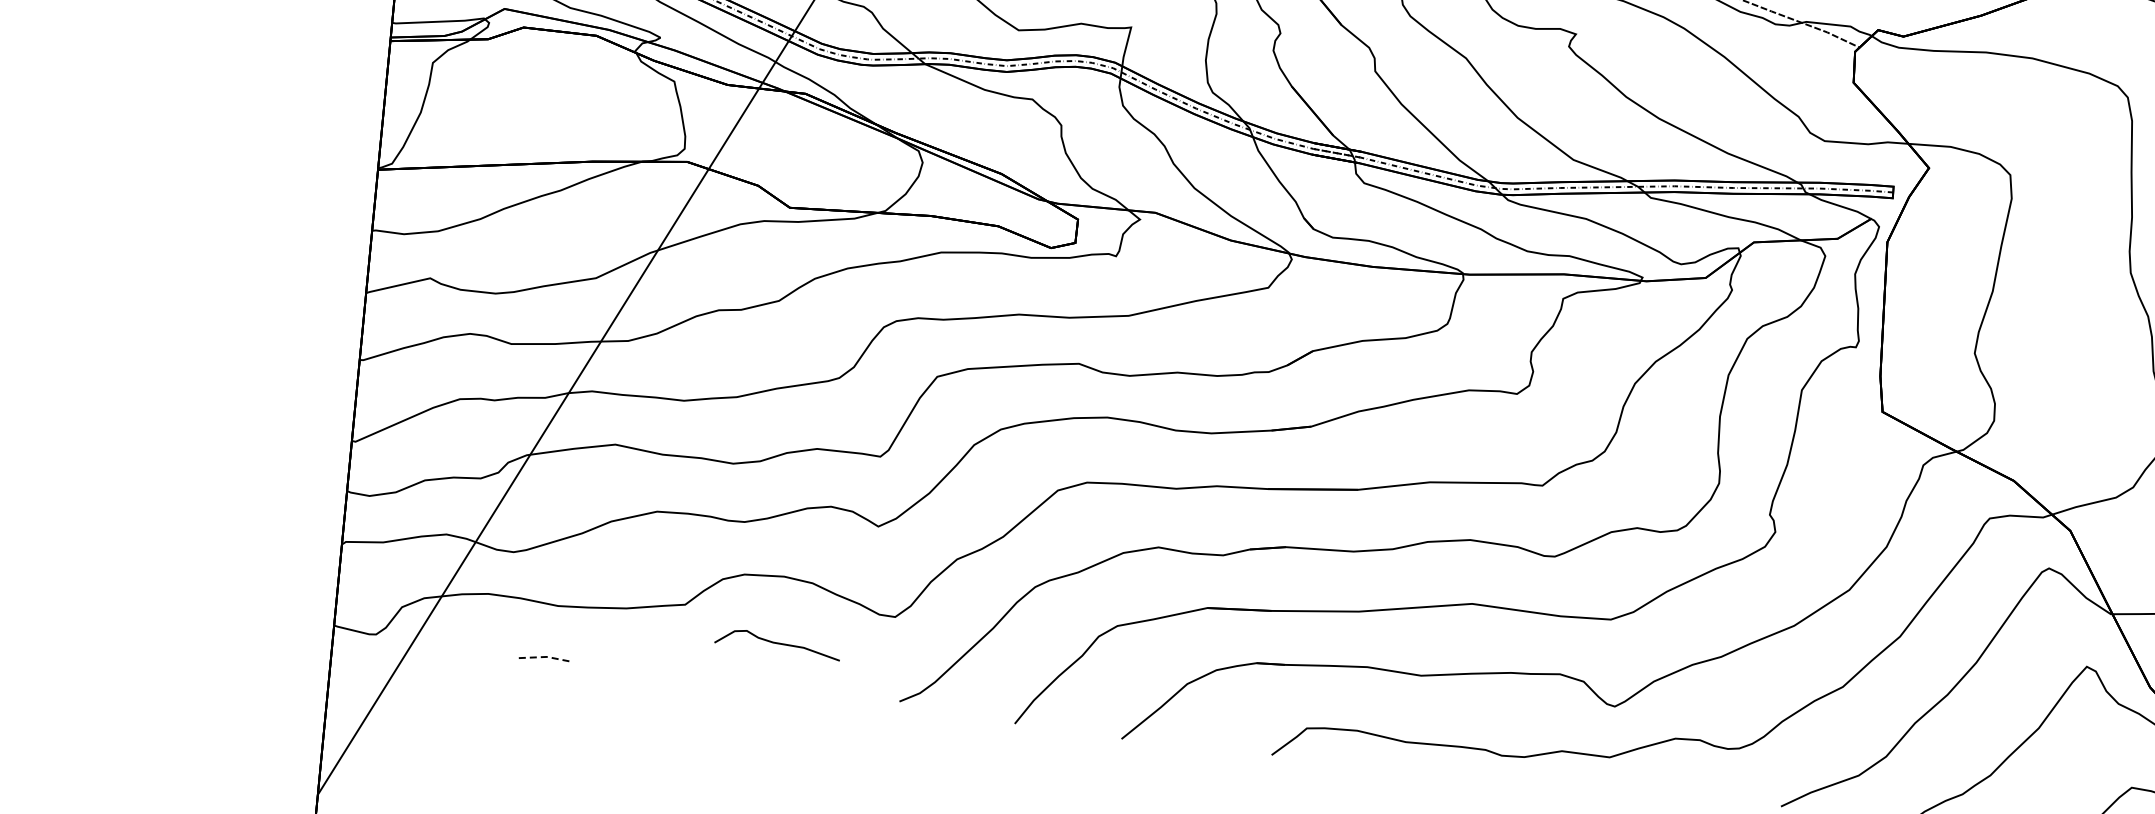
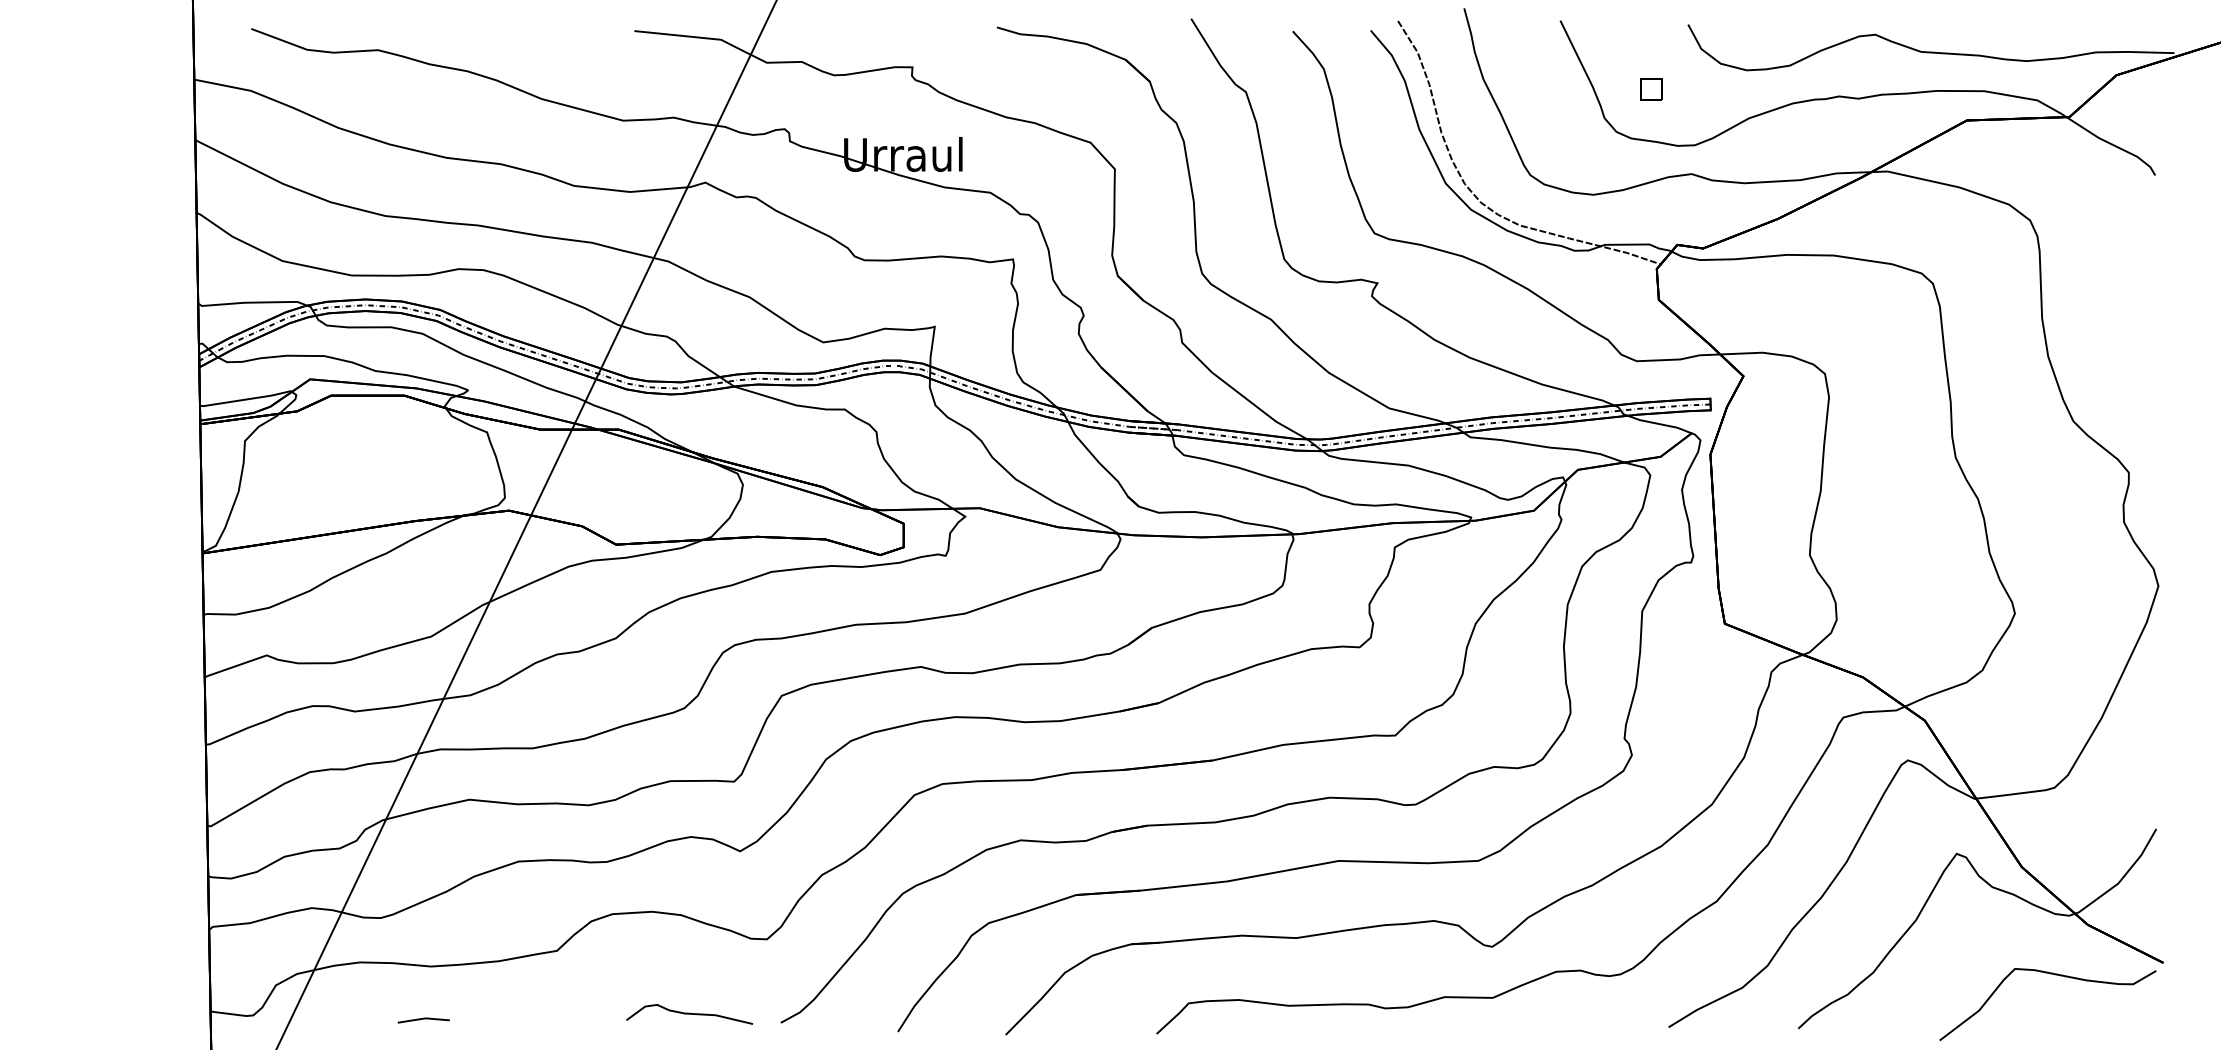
curve: (777, 644) -> (689, 1014), moved
line: (545, 656) -> (424, 1018), dashed -> solid

